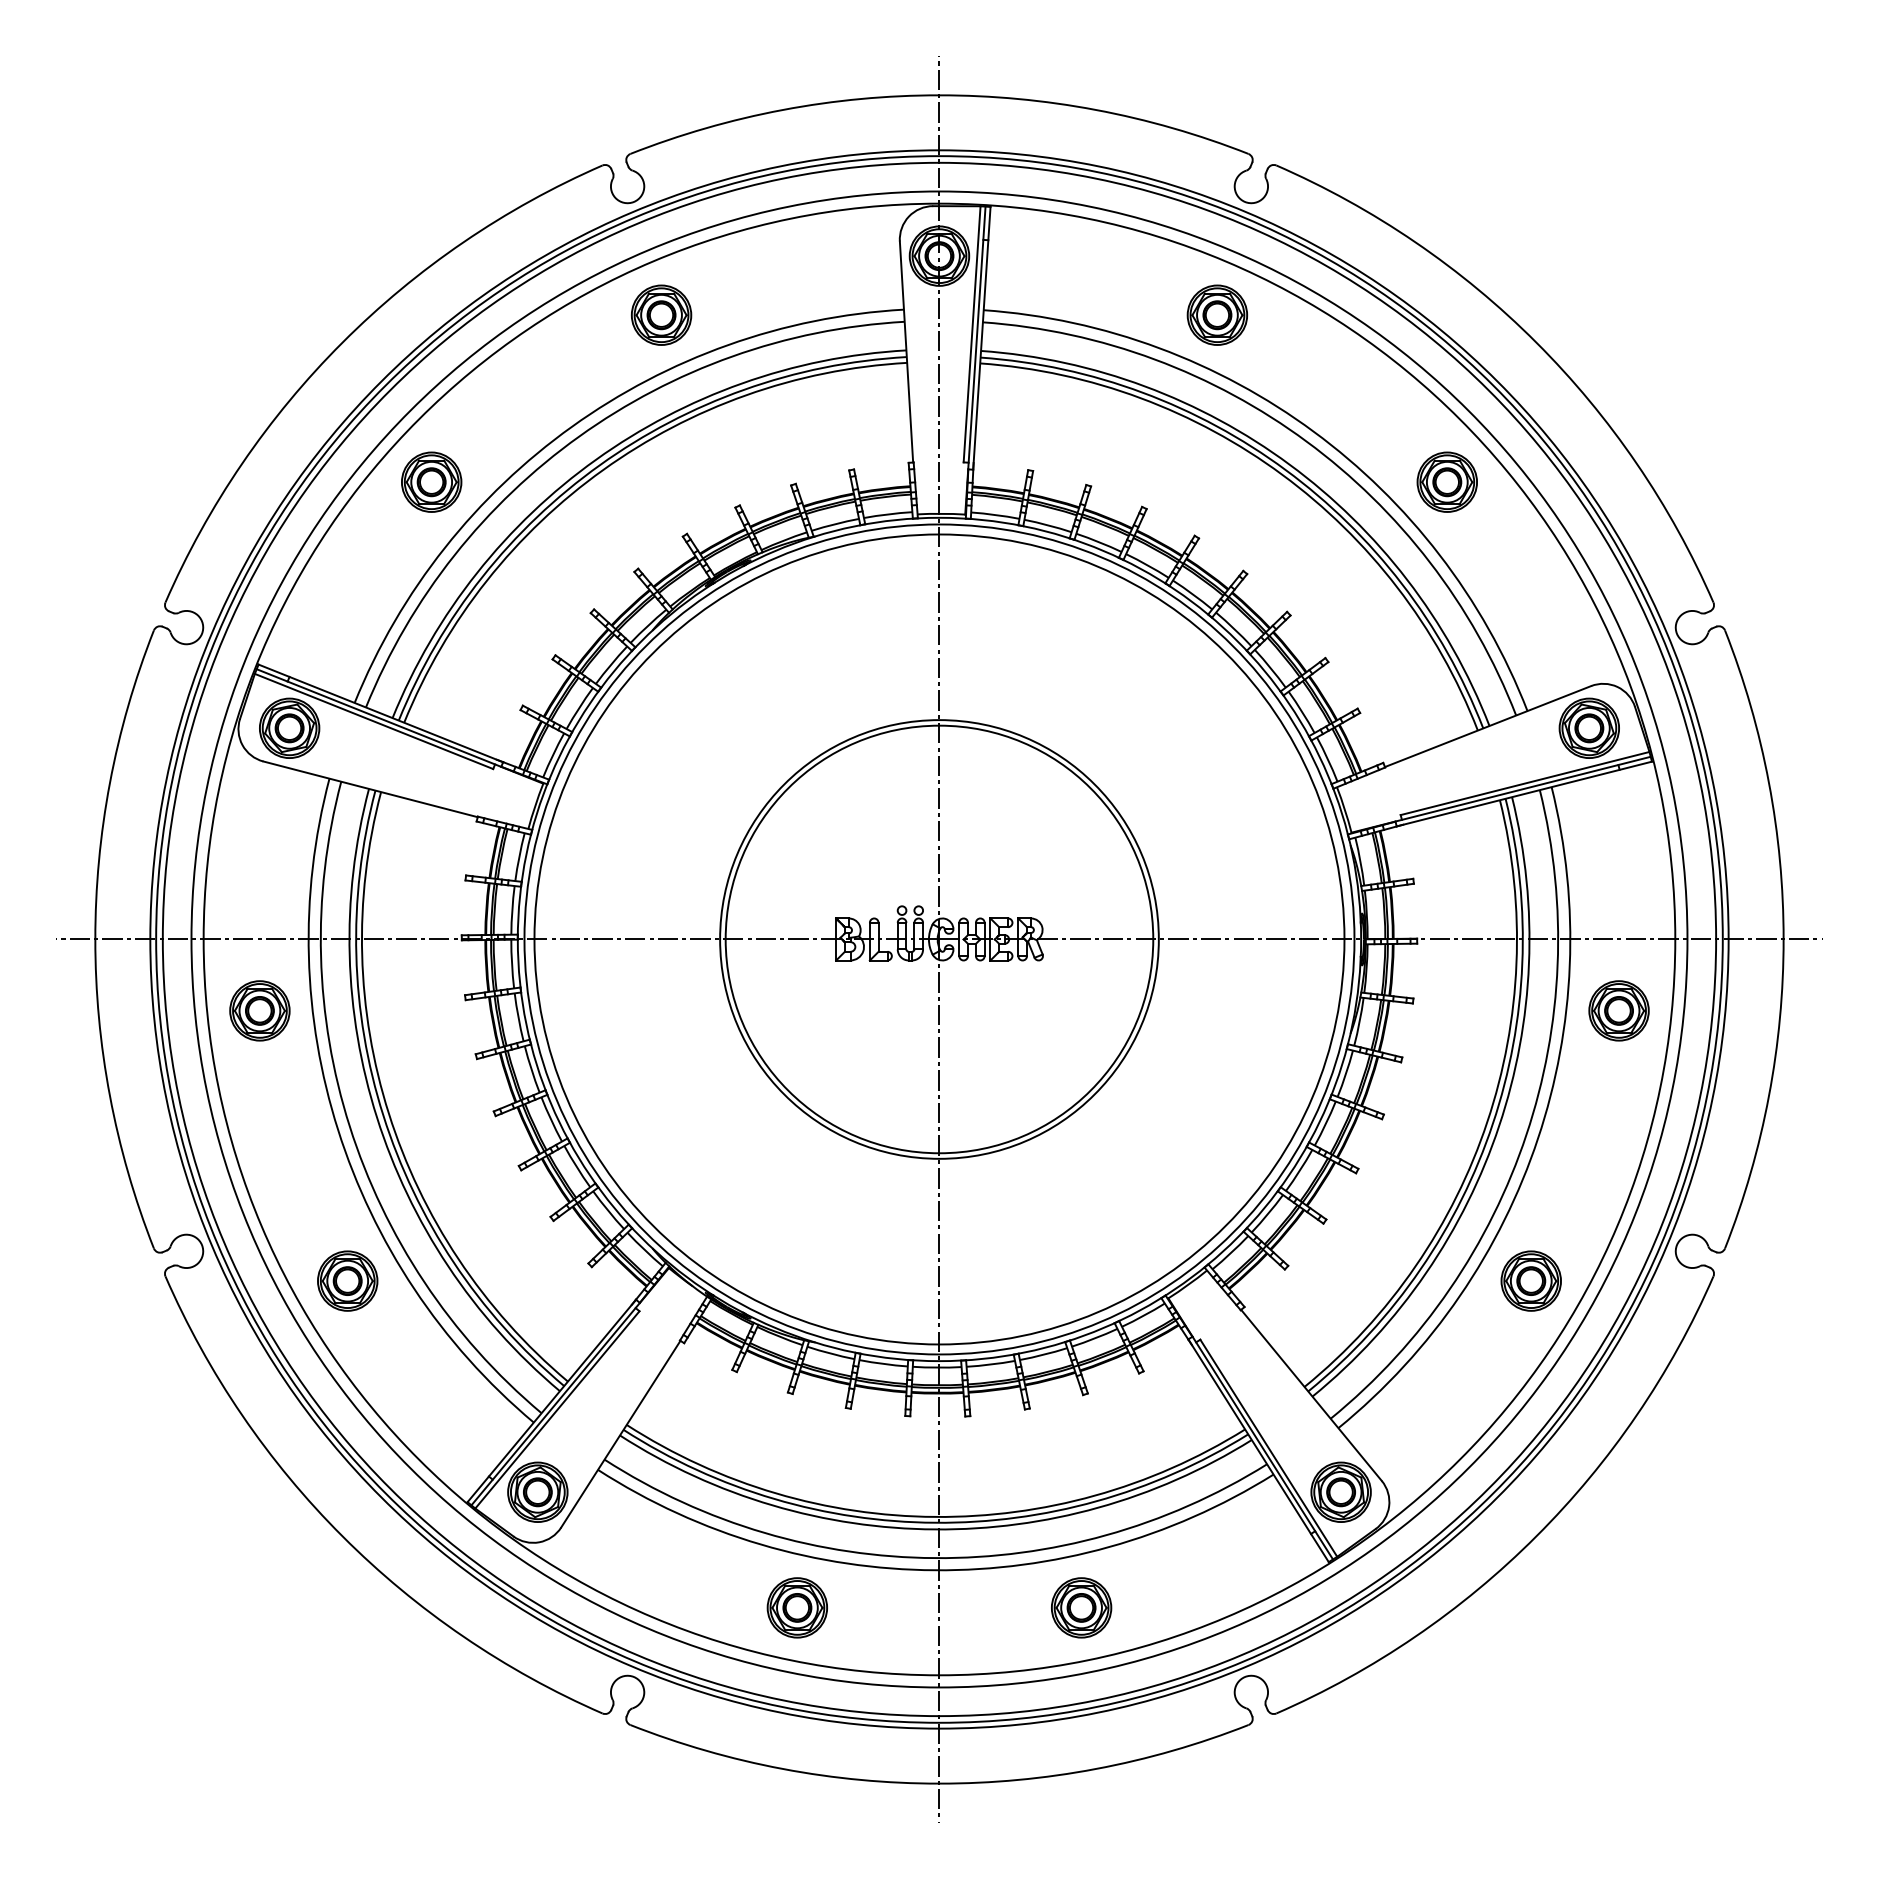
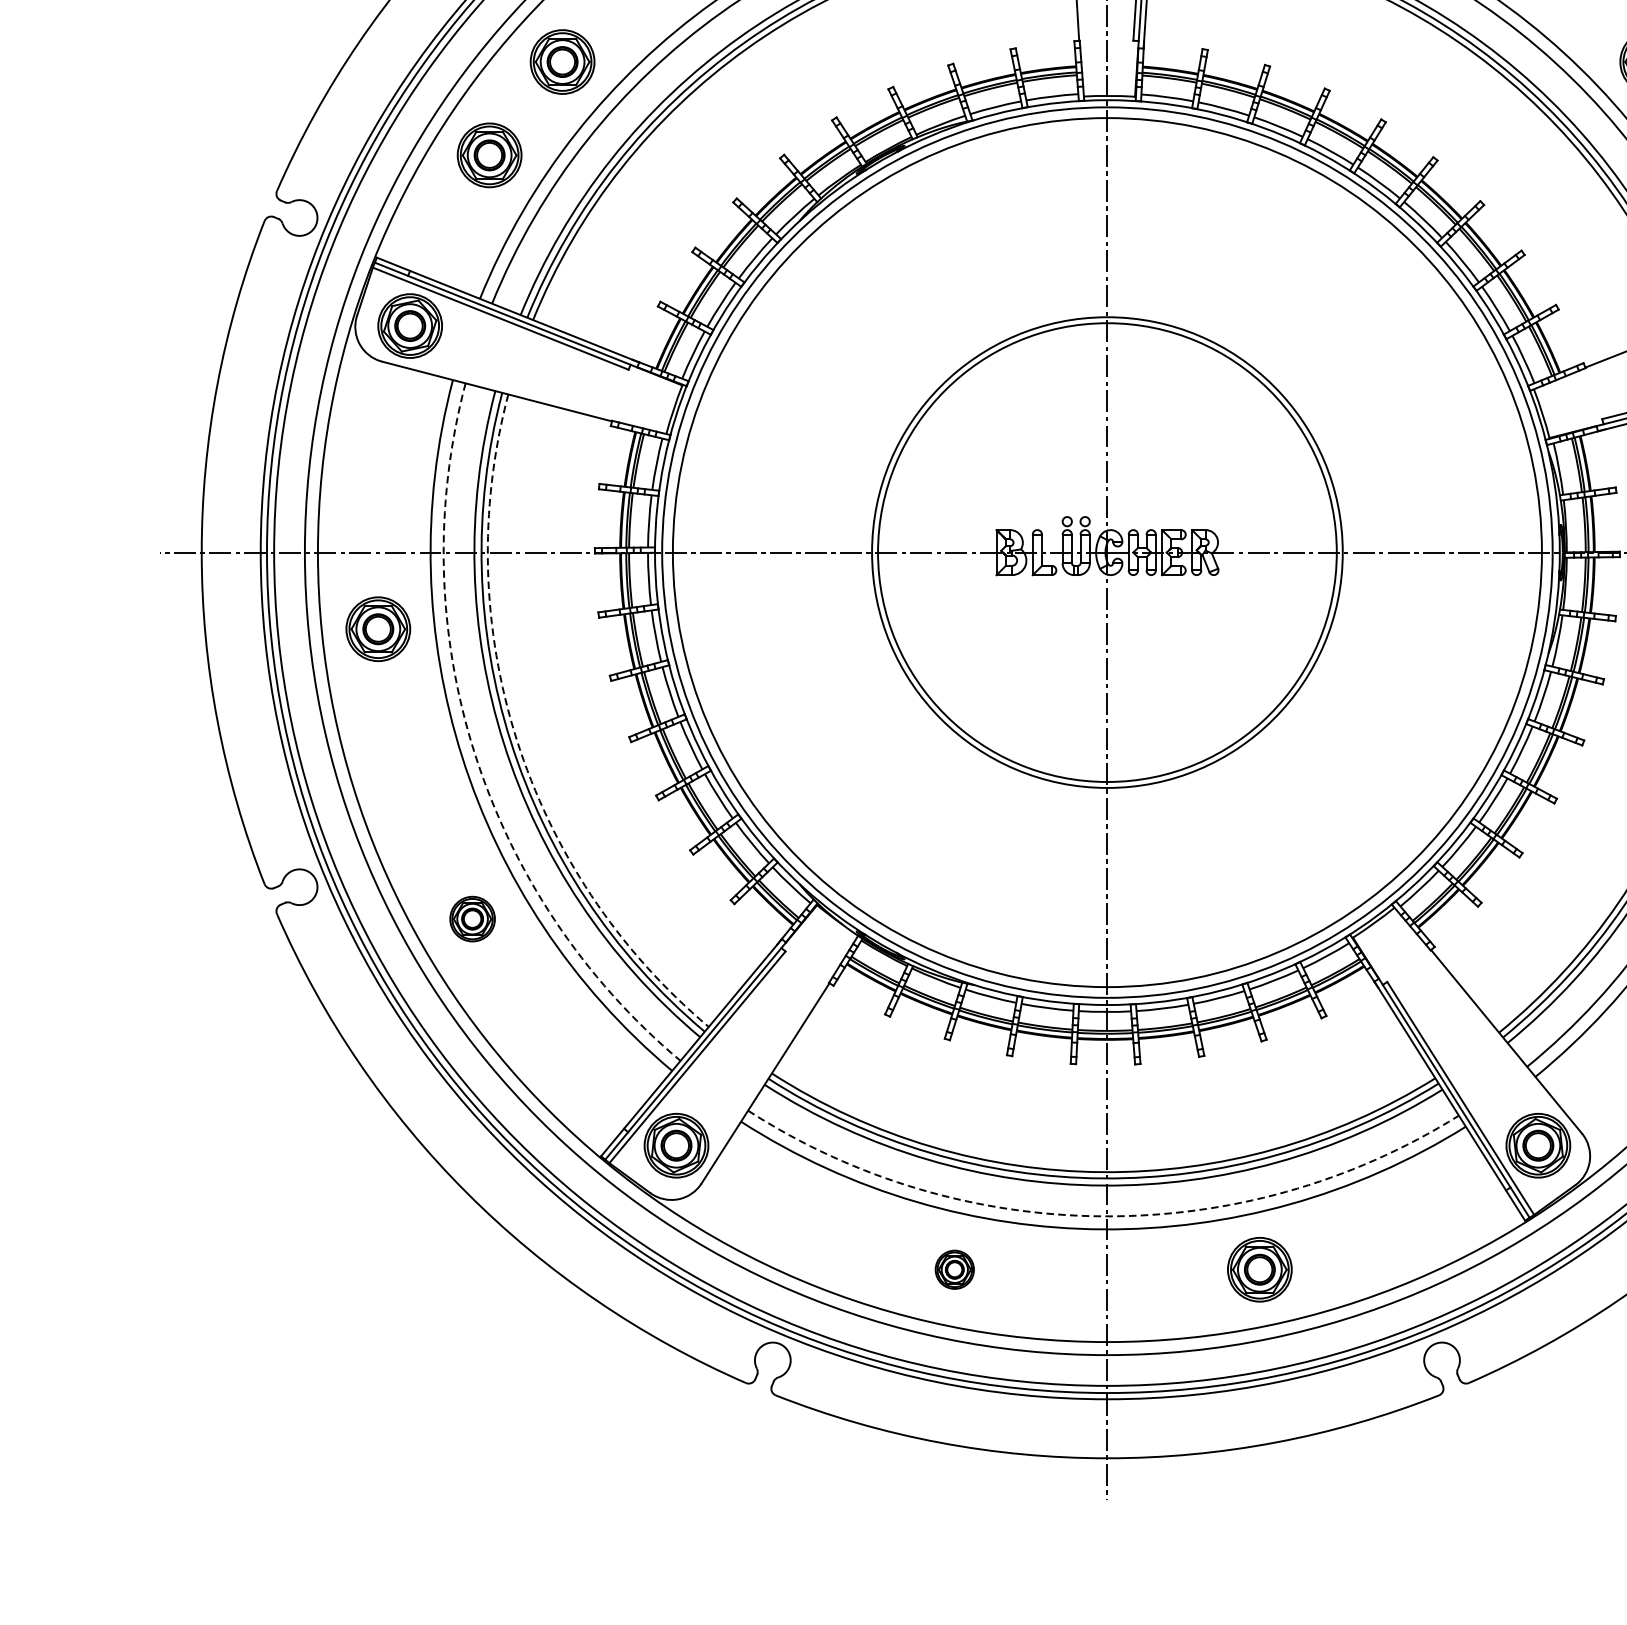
part: (363, 568) -> (489, 154), added
arc: (388, 1113) -> (516, 739), solid -> dashed
arc: (349, 1126) -> (474, 753), solid -> dashed
part: (347, 1280) -> (472, 918), size x0.7
arc: (935, 1558) -> (1103, 1216), solid -> dashed
part: (796, 1607) -> (954, 1269), size x0.6

